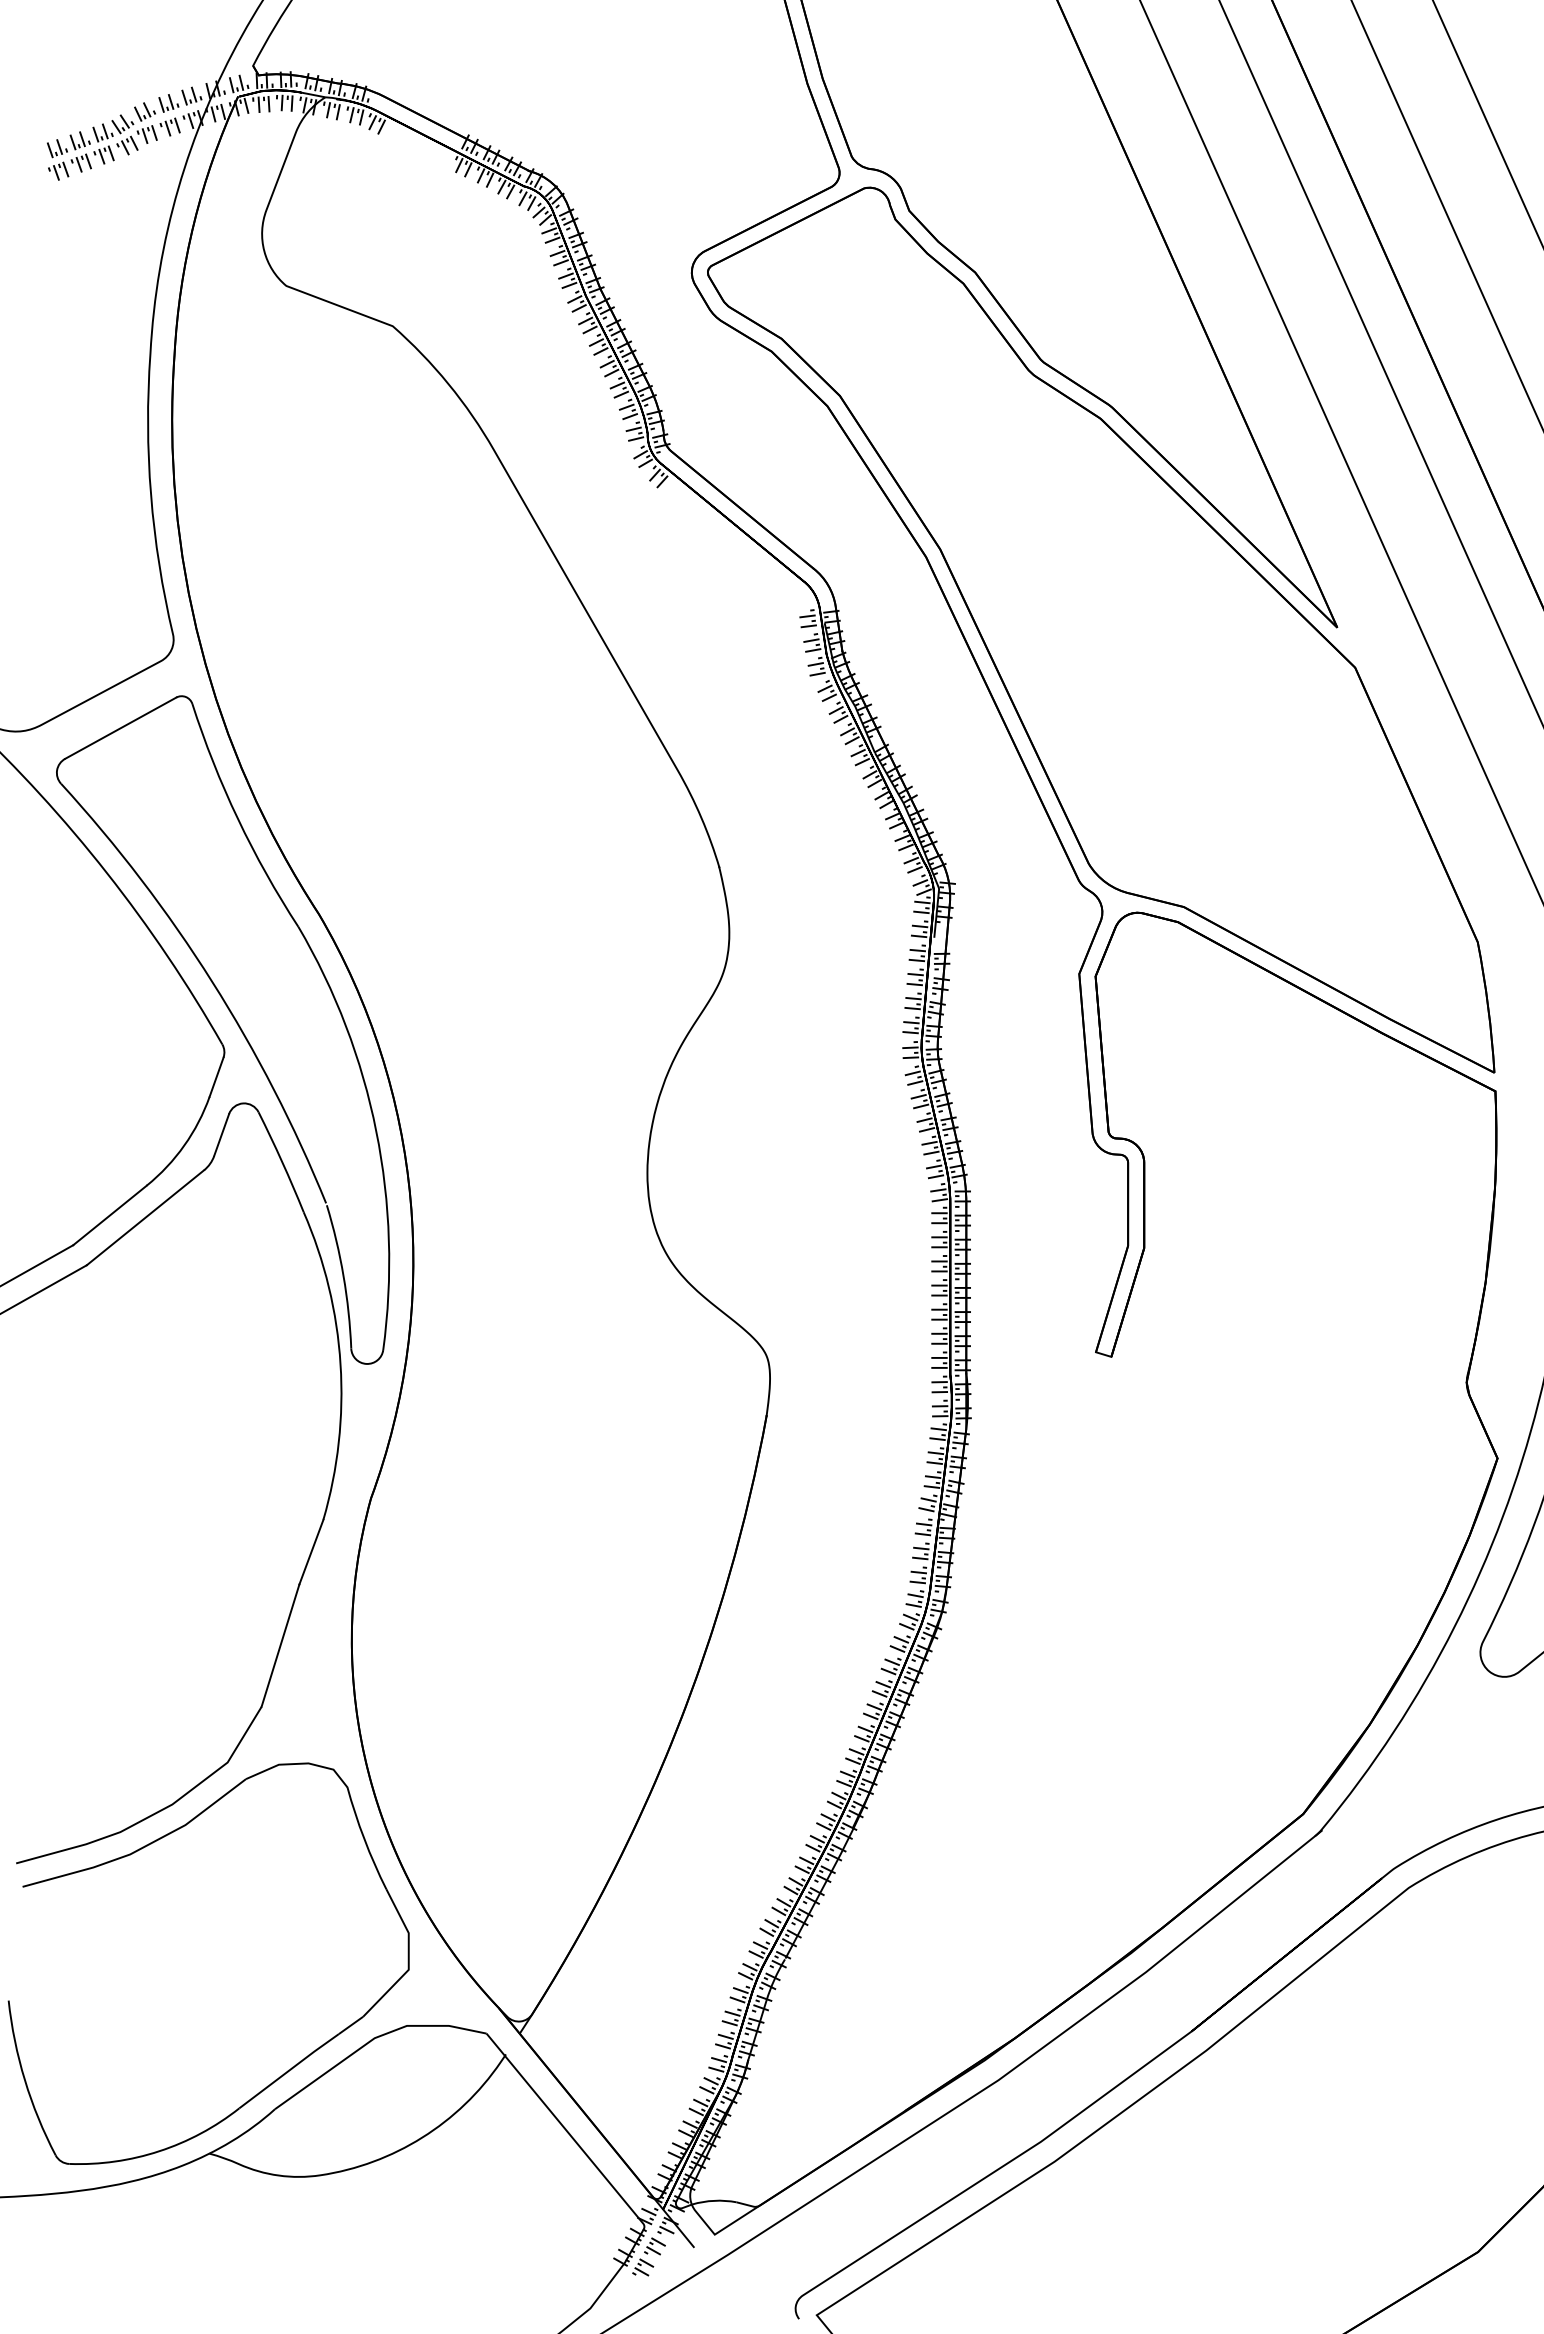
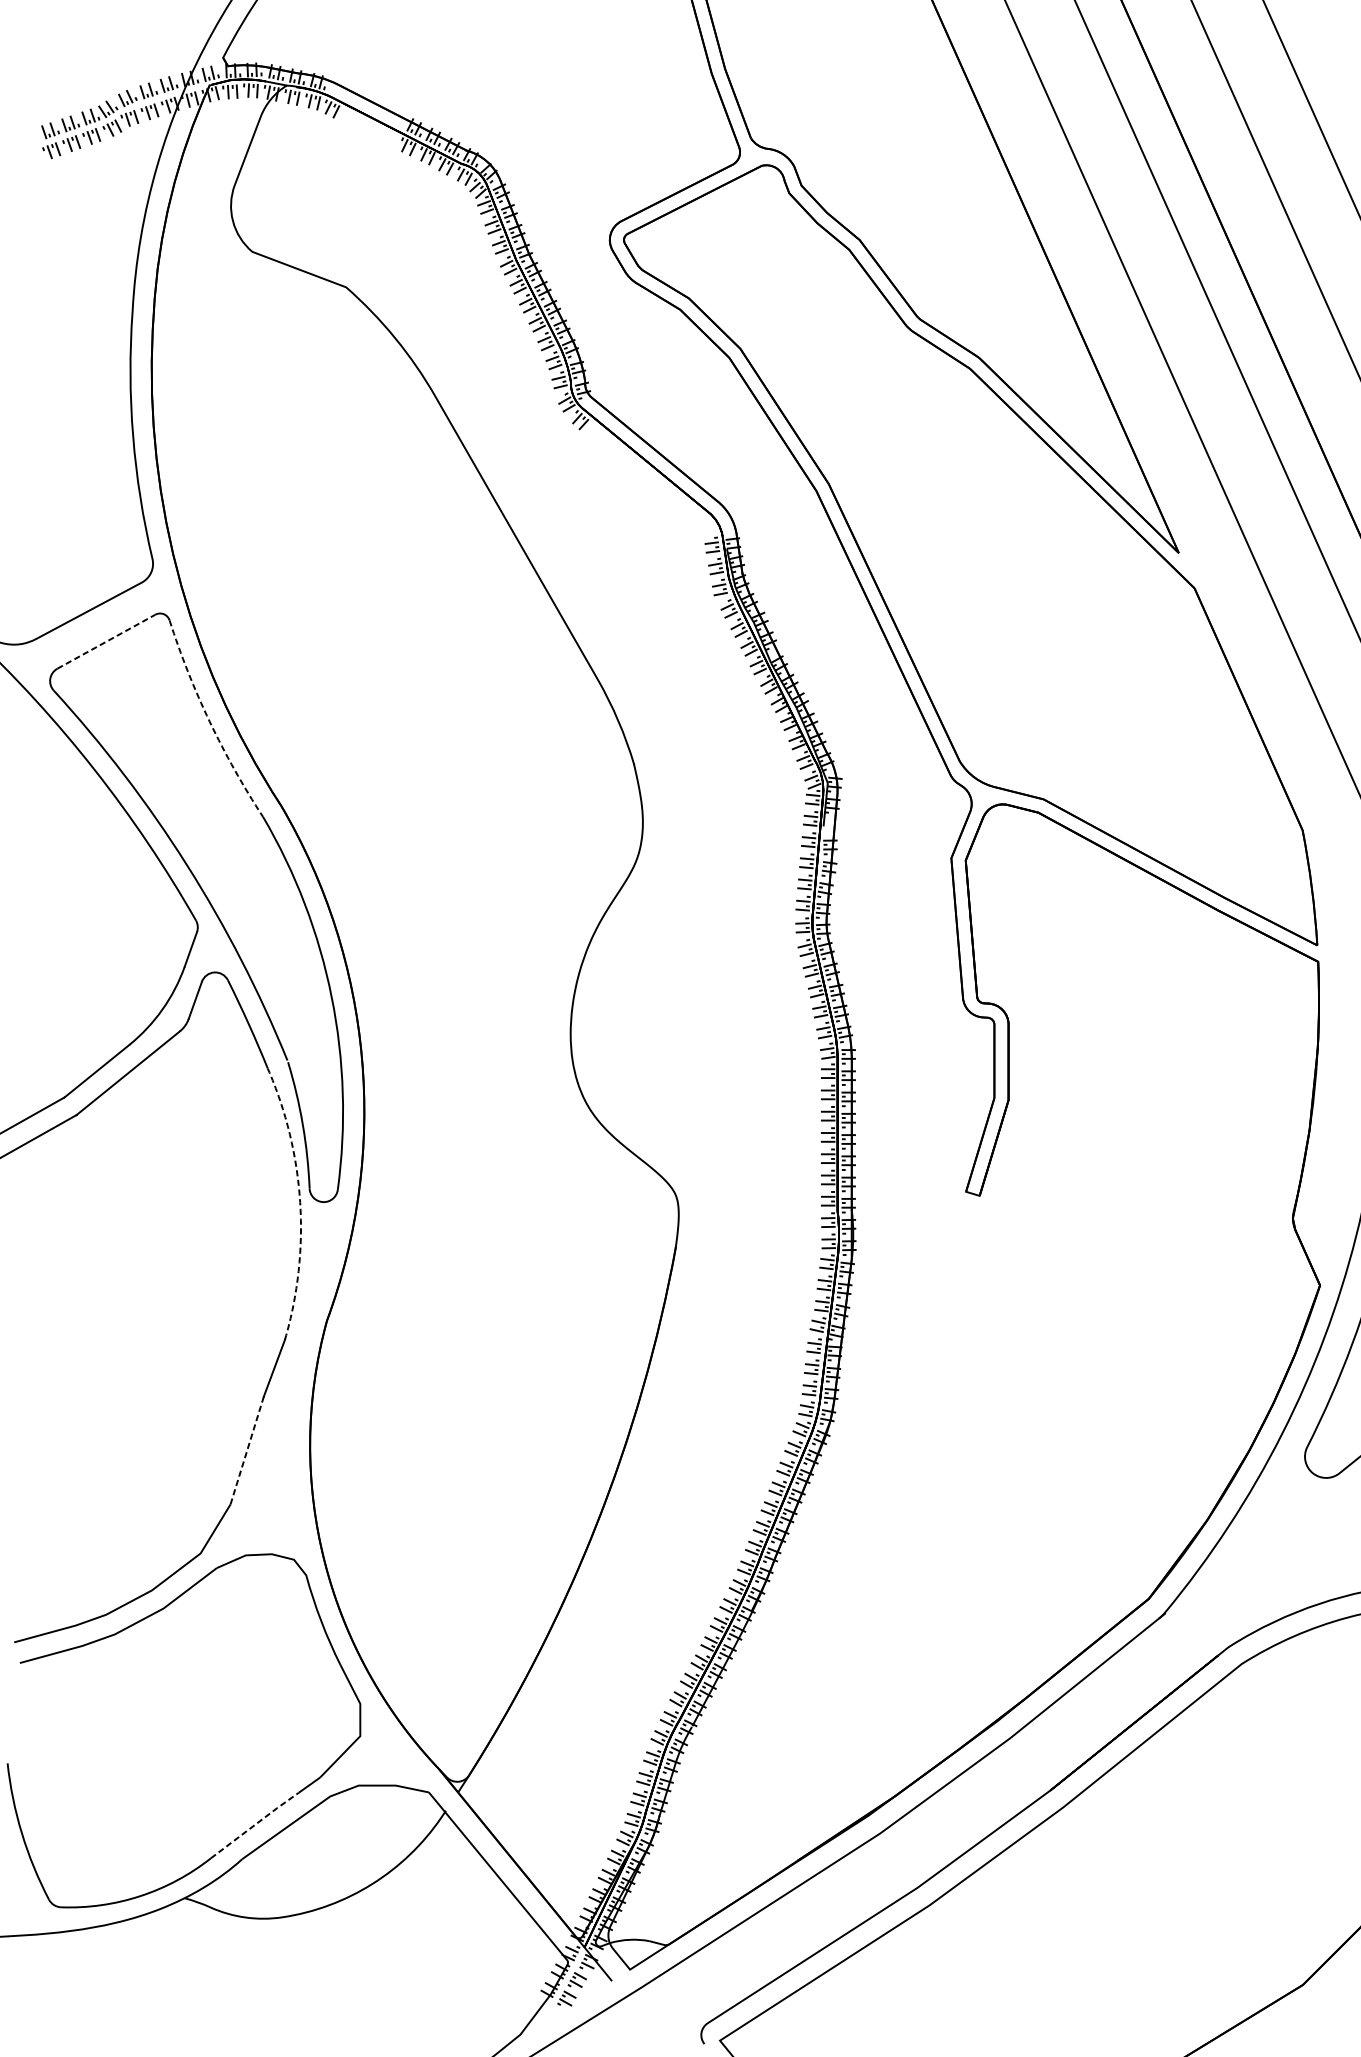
line: (121, 727) -> (107, 641), solid -> dashed
arc: (237, 818) -> (209, 721), solid -> dashed
arc: (340, 1364) -> (300, 1202), solid -> dashed
line: (280, 1645) -> (247, 1450), solid -> dashed
line: (289, 2070) -> (255, 1824), solid -> dashed

